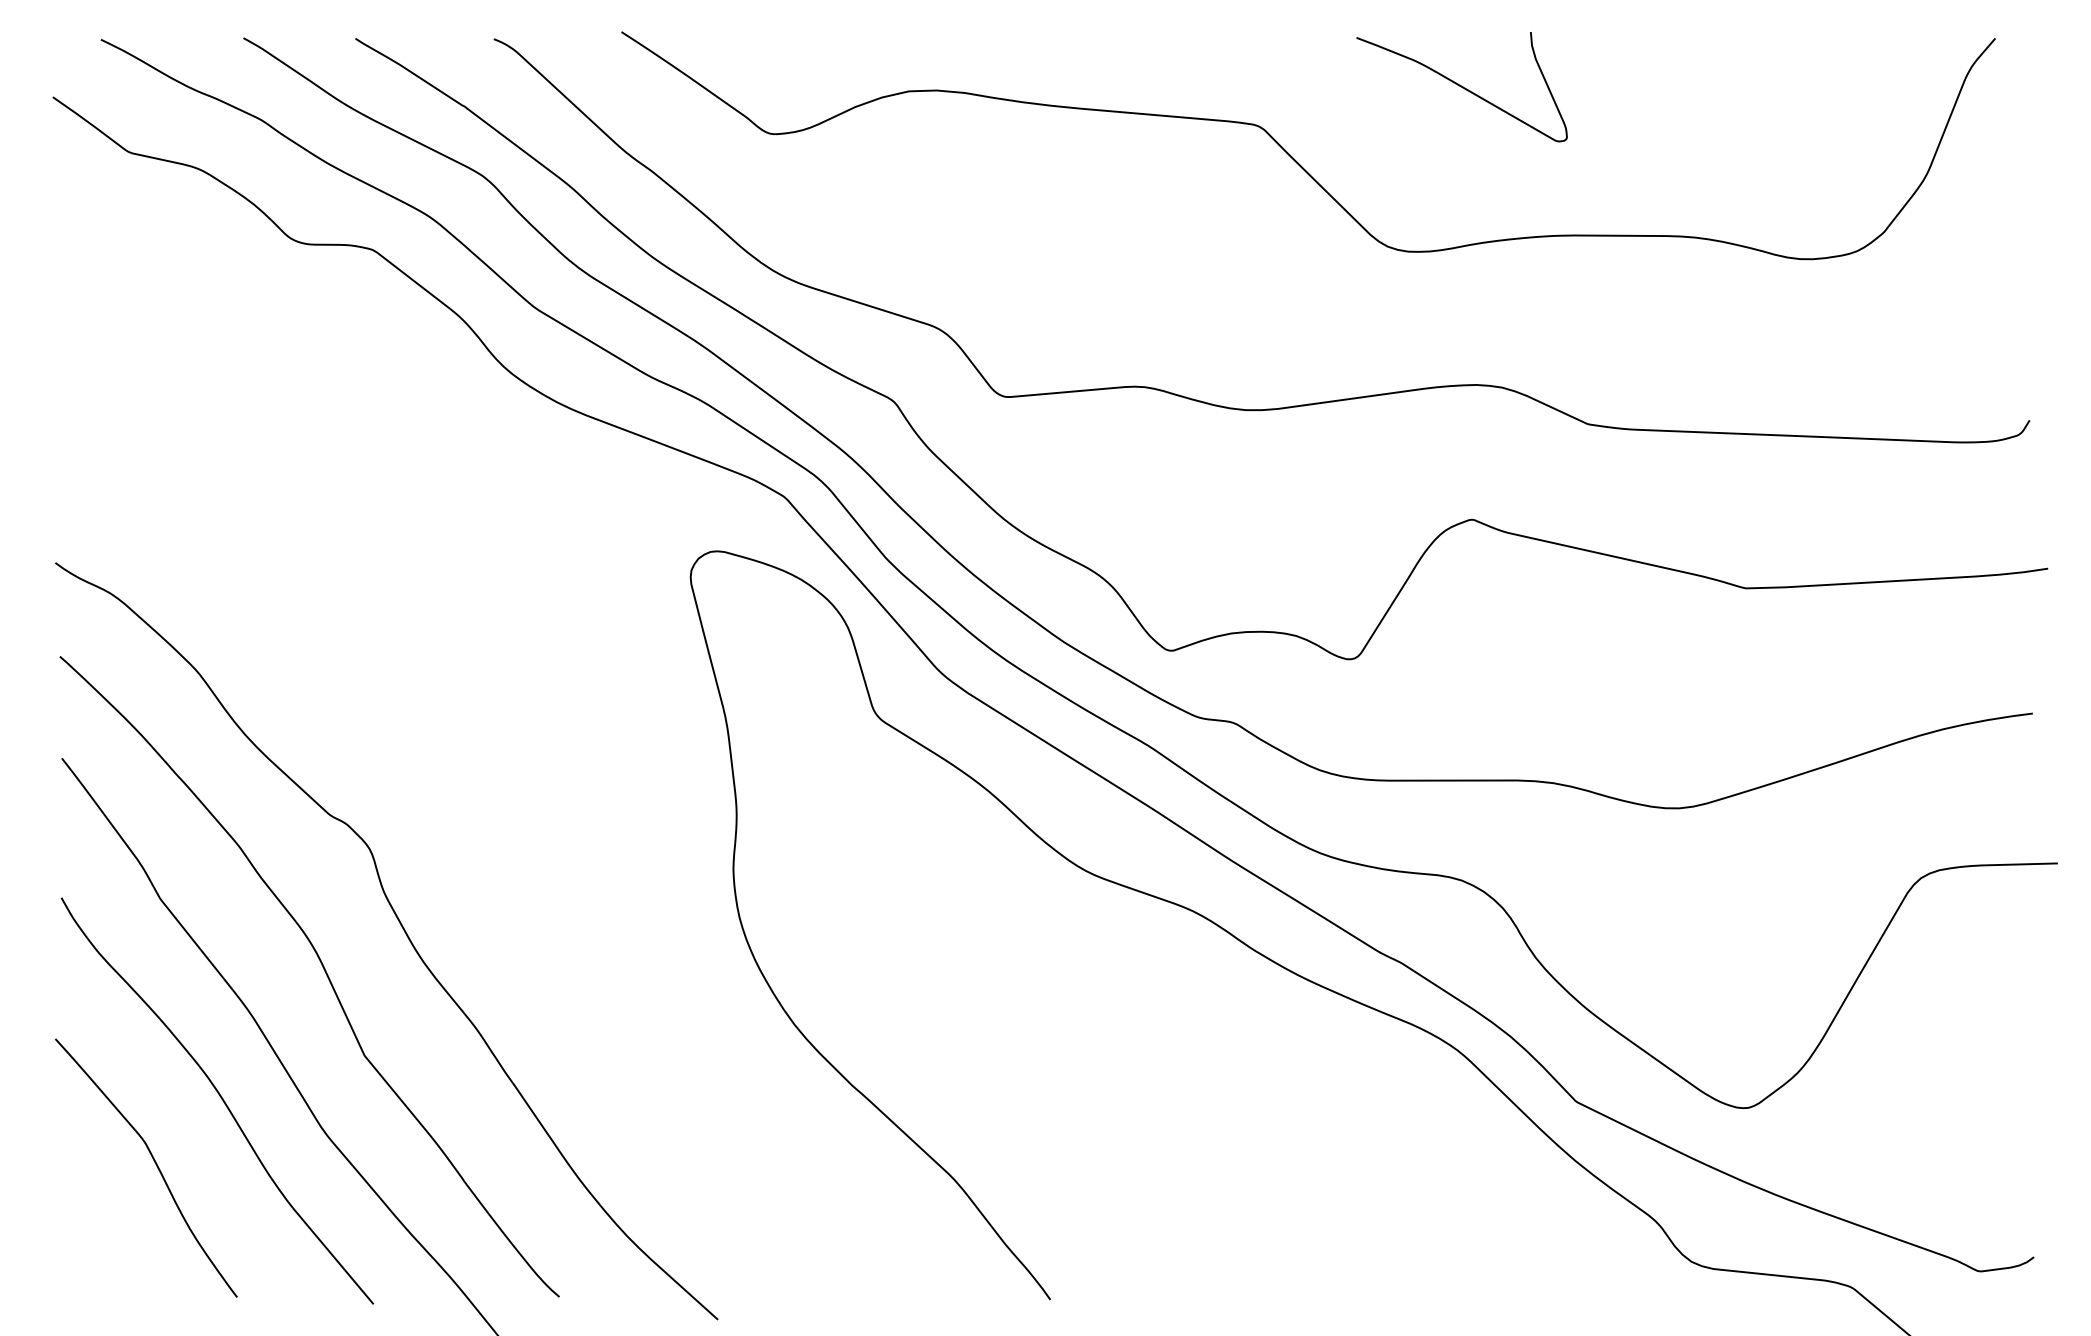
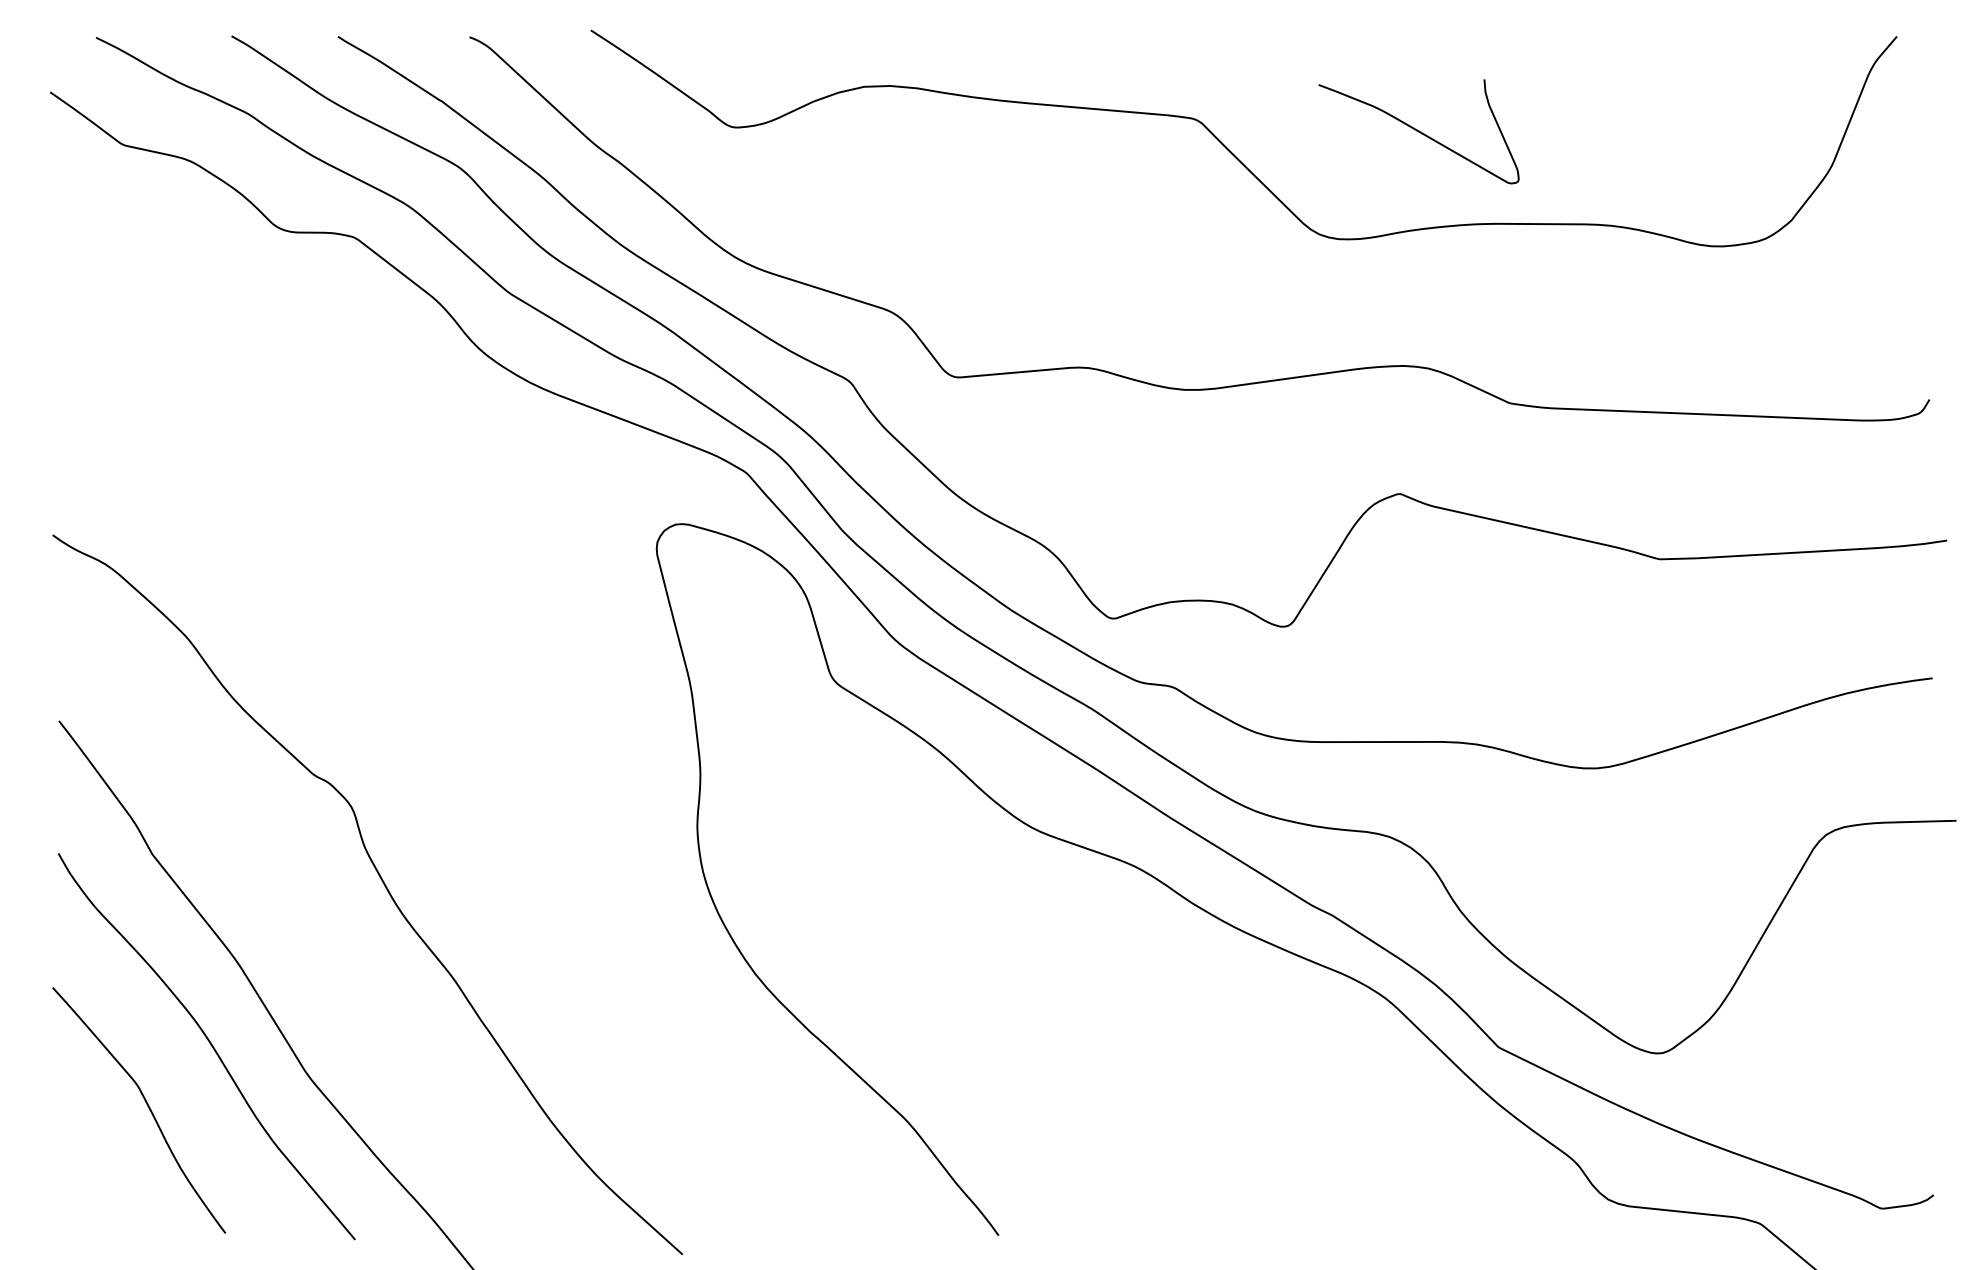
curve: (1461, 86) -> (1418, 131), moved
curve: (323, 969) -> (307, 921), removed

